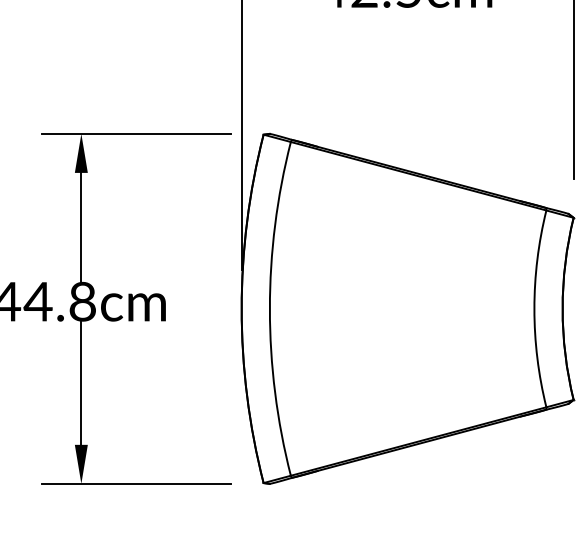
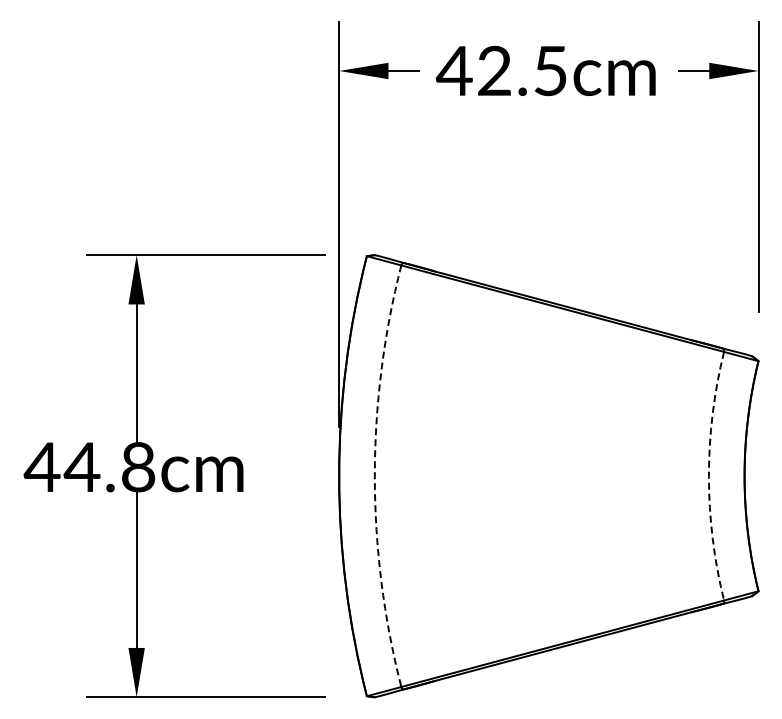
arc: (269, 309) -> (374, 476), solid -> dashed
arc: (534, 309) -> (708, 476), solid -> dashed

